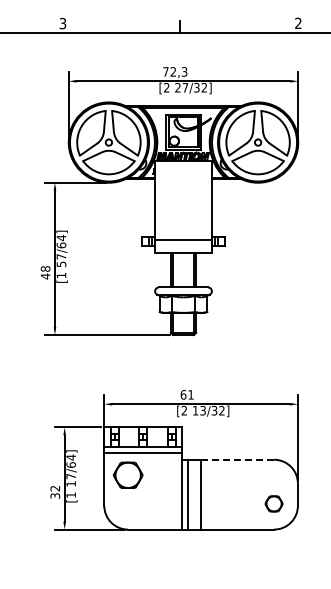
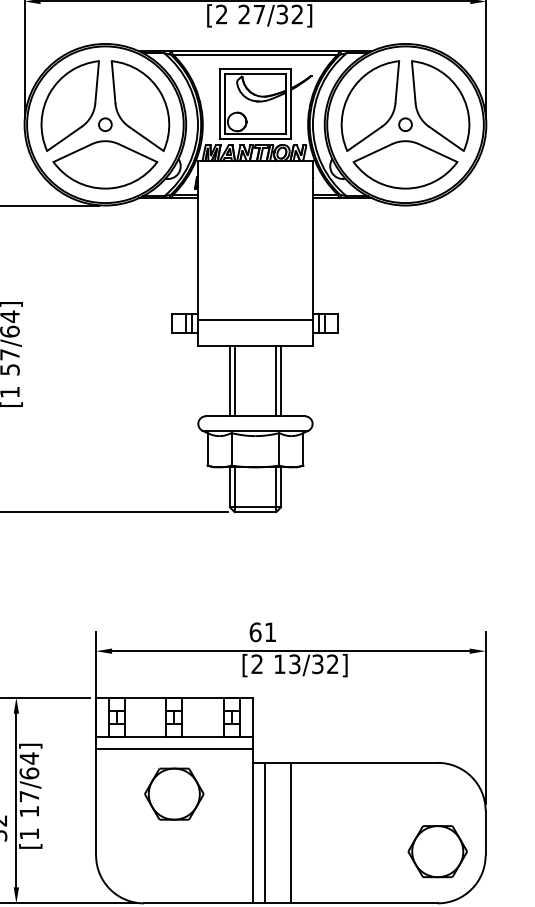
line: (237, 459) -> (364, 762), dashed -> solid
part: (128, 474) -> (174, 792), moved
part: (273, 503) -> (436, 850), size x1.67

